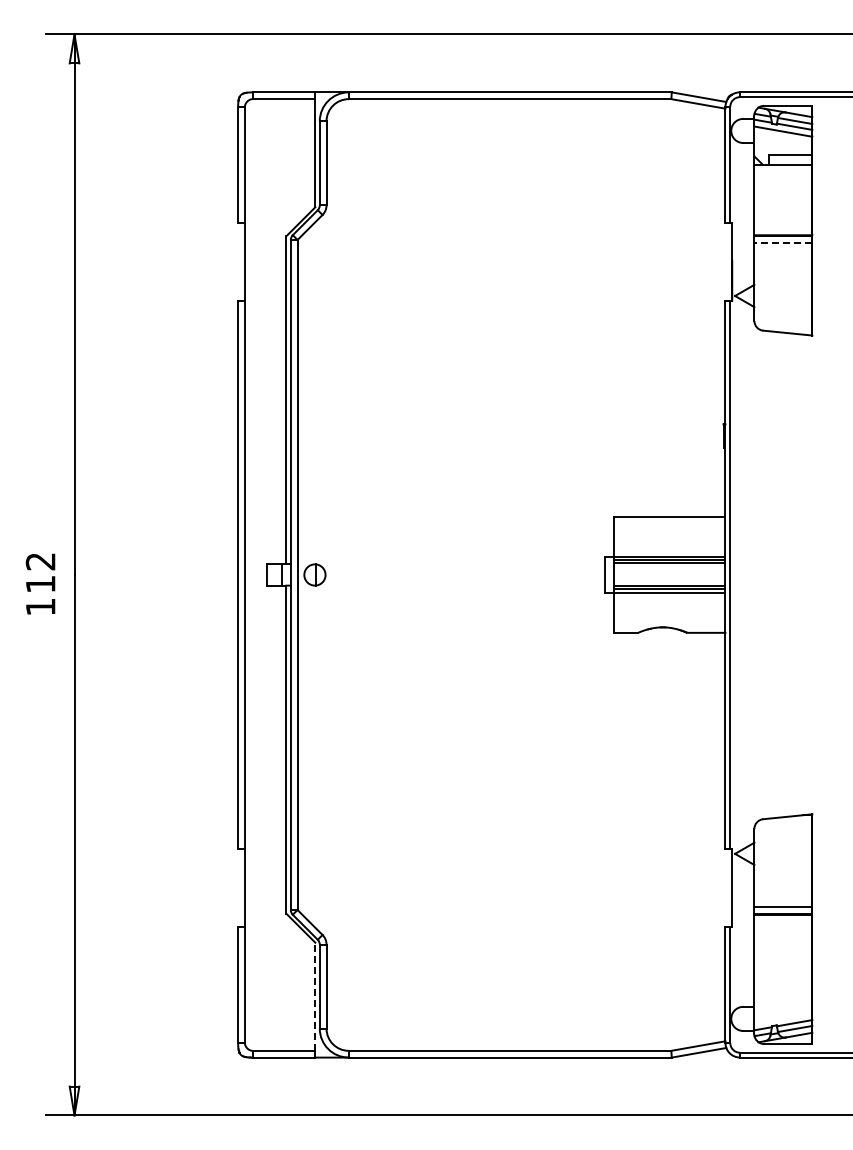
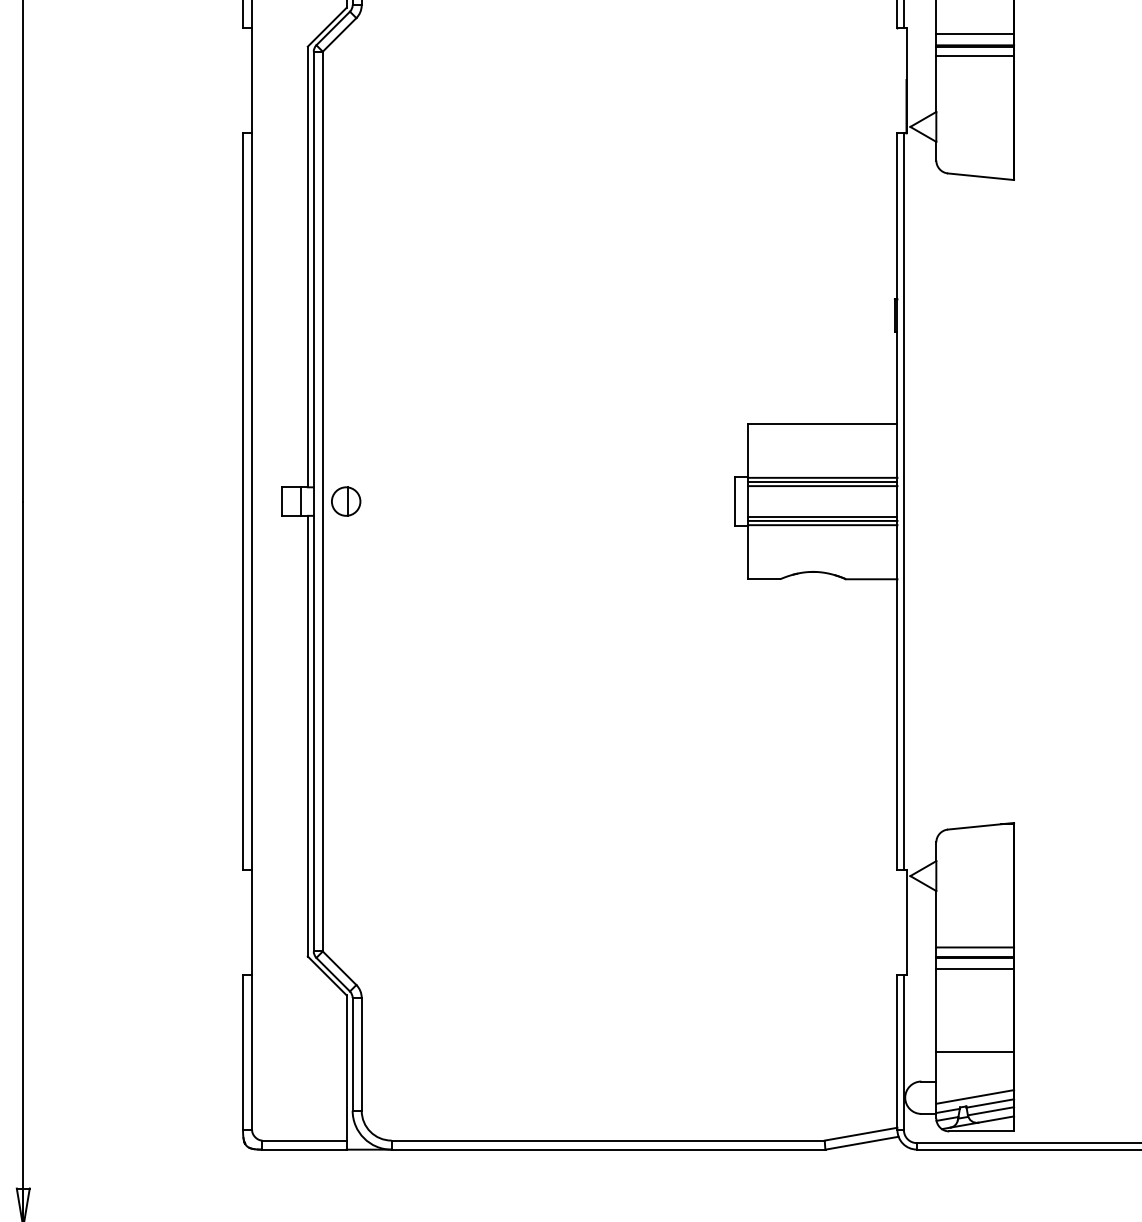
line: (783, 226) -> (975, 33), added
line: (783, 242) -> (975, 55), dashed -> solid
line: (783, 923) -> (975, 969), added
line: (783, 985) -> (975, 1052), added
line: (315, 996) -> (346, 1067), dashed -> solid
line: (783, 1018) -> (975, 1097), added

